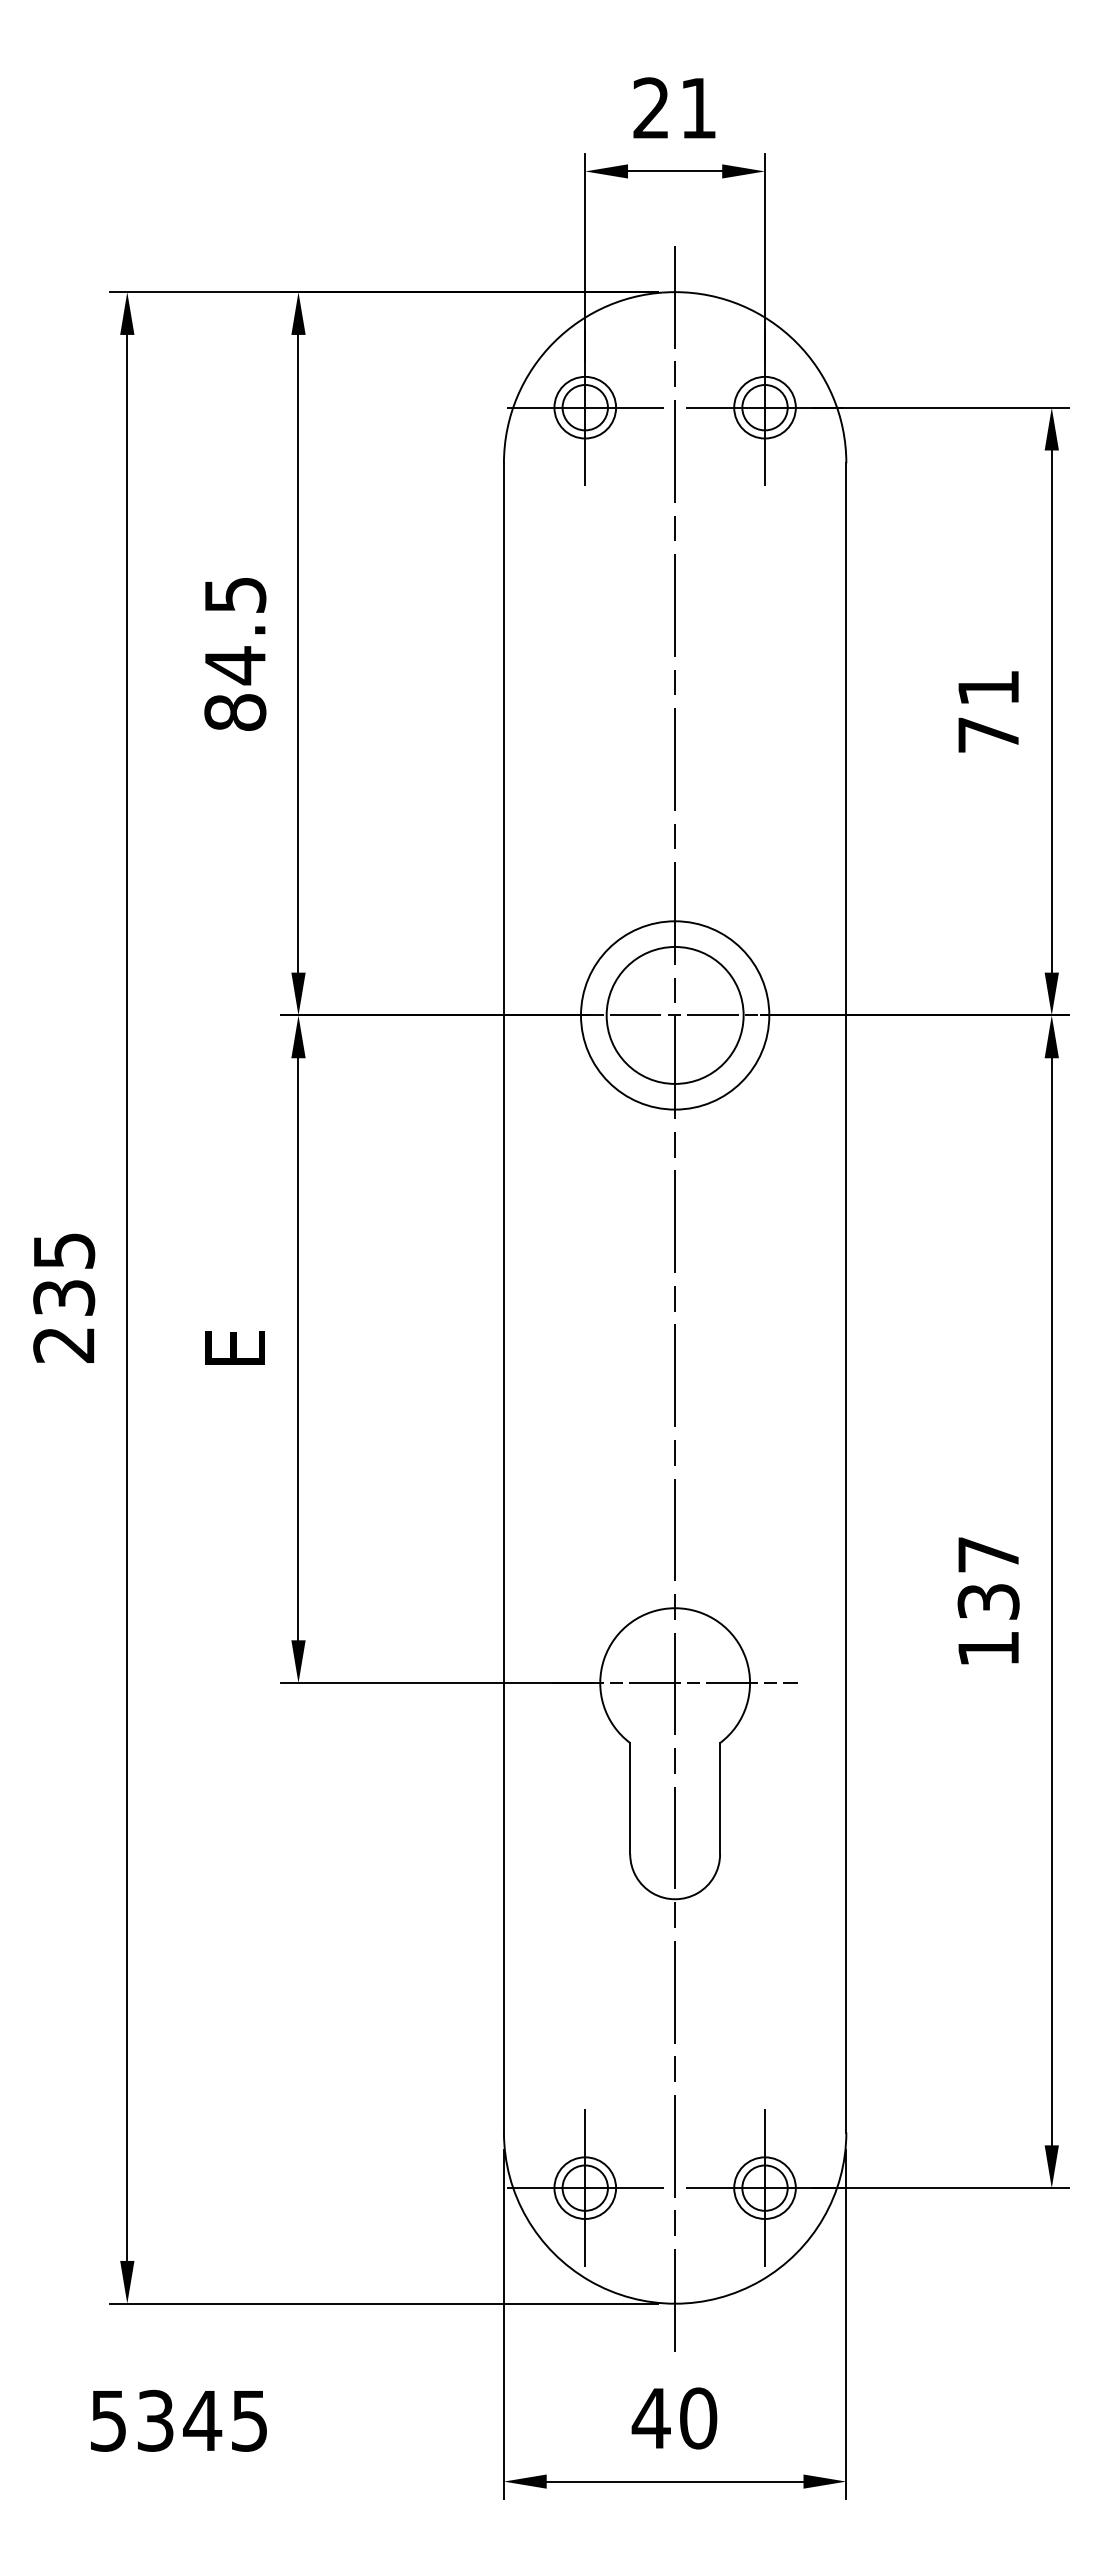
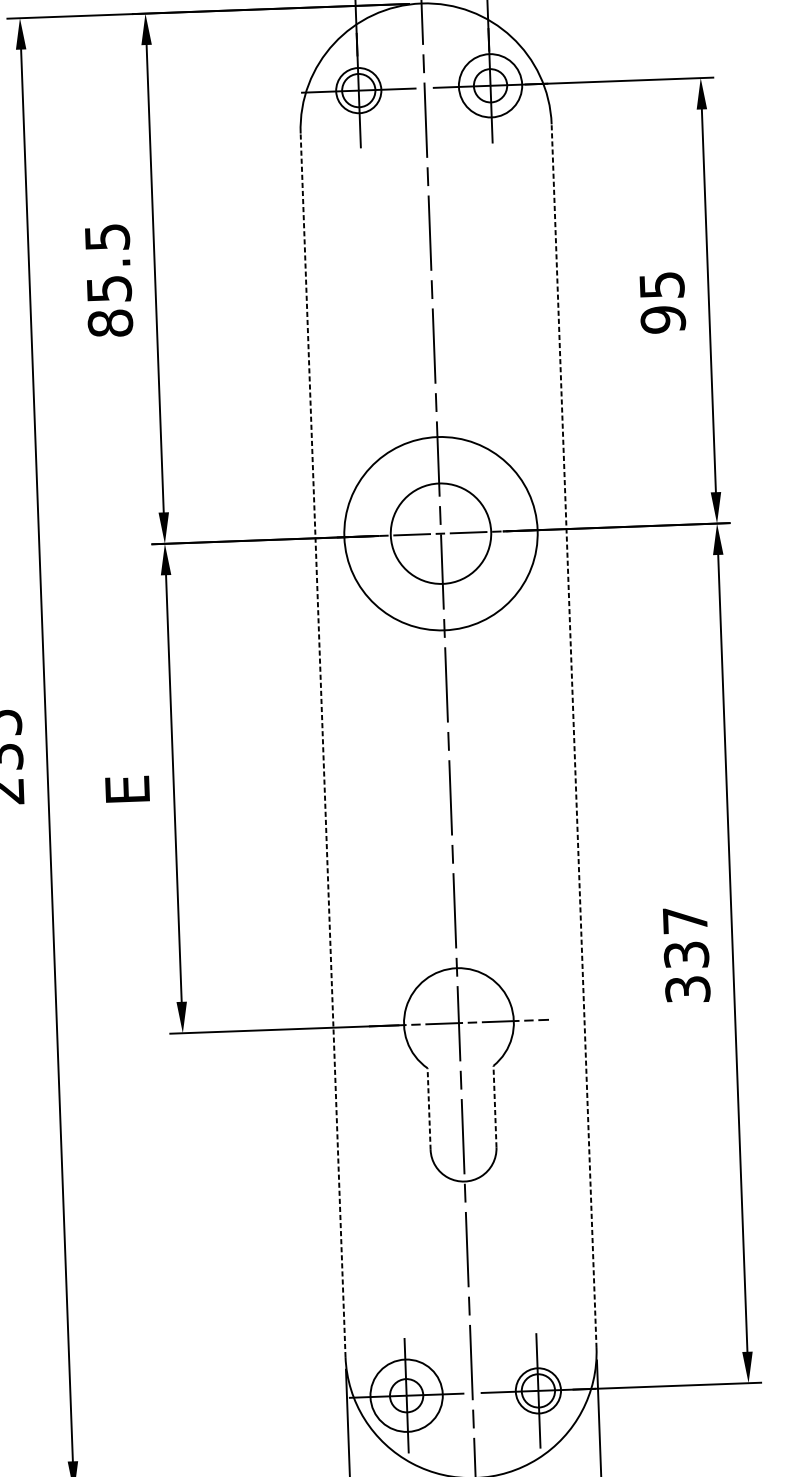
circle: (764, 407) -> (490, 85), size x1.4
text: (235, 665) -> (109, 289), 84.5 -> 85.5
text: (988, 712) -> (662, 303), 71 -> 95
circle: (674, 1015) -> (440, 533), size x1.4
line: (503, 1297) -> (322, 745), solid -> dashed
line: (846, 1297) -> (574, 735), solid -> dashed
text: (988, 1648) -> (687, 989), 137 -> 337
line: (630, 1798) -> (429, 1108), solid -> dashed
line: (720, 1798) -> (495, 1106), solid -> dashed
circle: (585, 2187) -> (406, 1395), size x1.6

